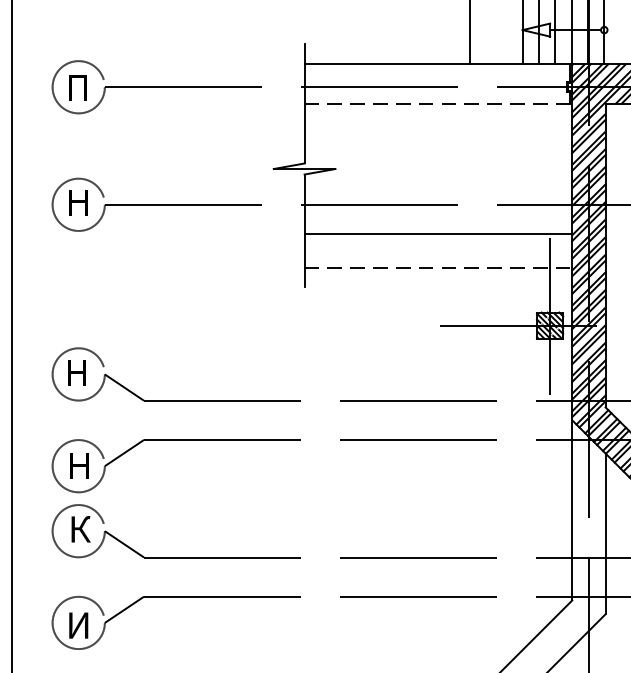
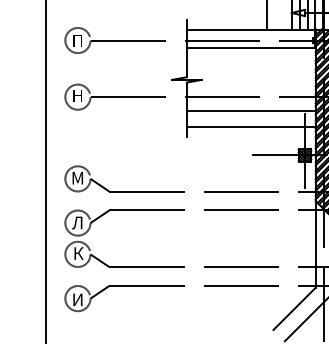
line: (436, 103) -> (250, 48), dashed -> solid
line: (439, 267) -> (251, 127), dashed -> solid
text: (77, 373) -> (77, 178), Н -> М
text: (77, 464) -> (77, 222), Н -> Л

